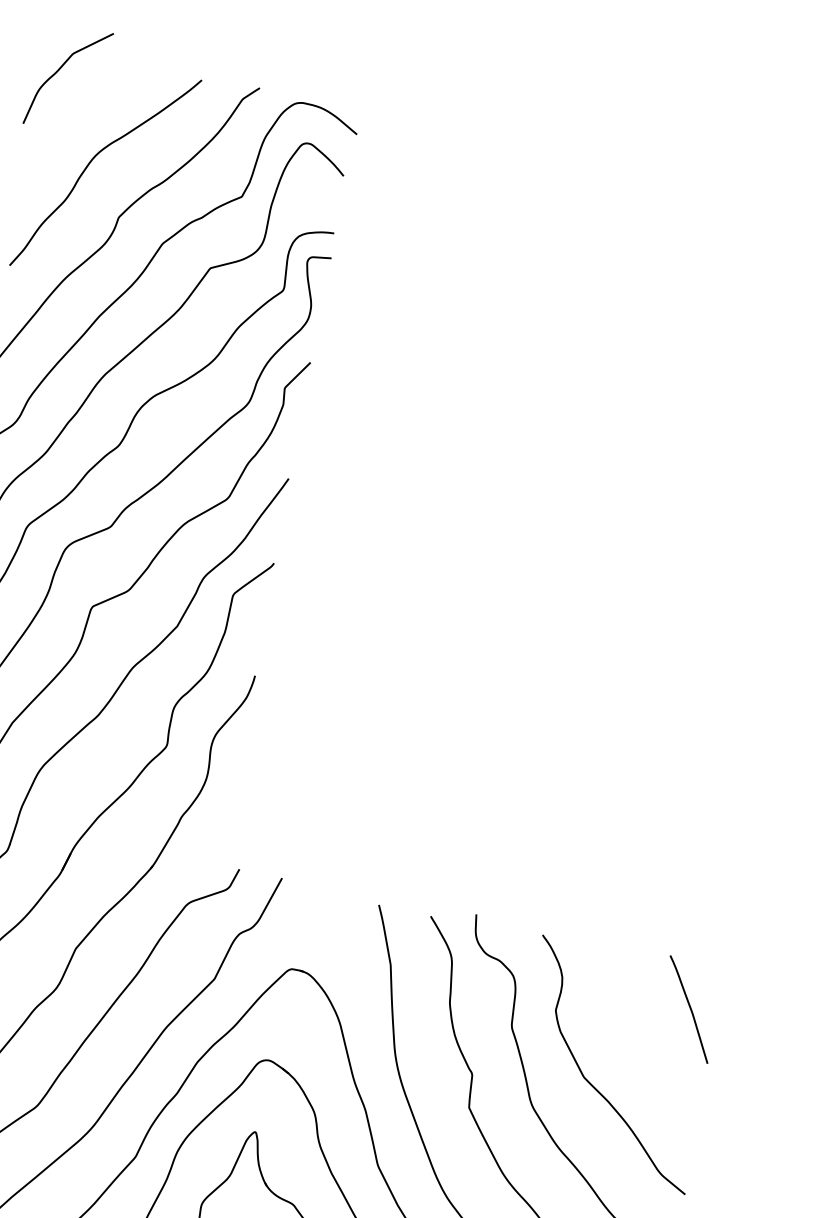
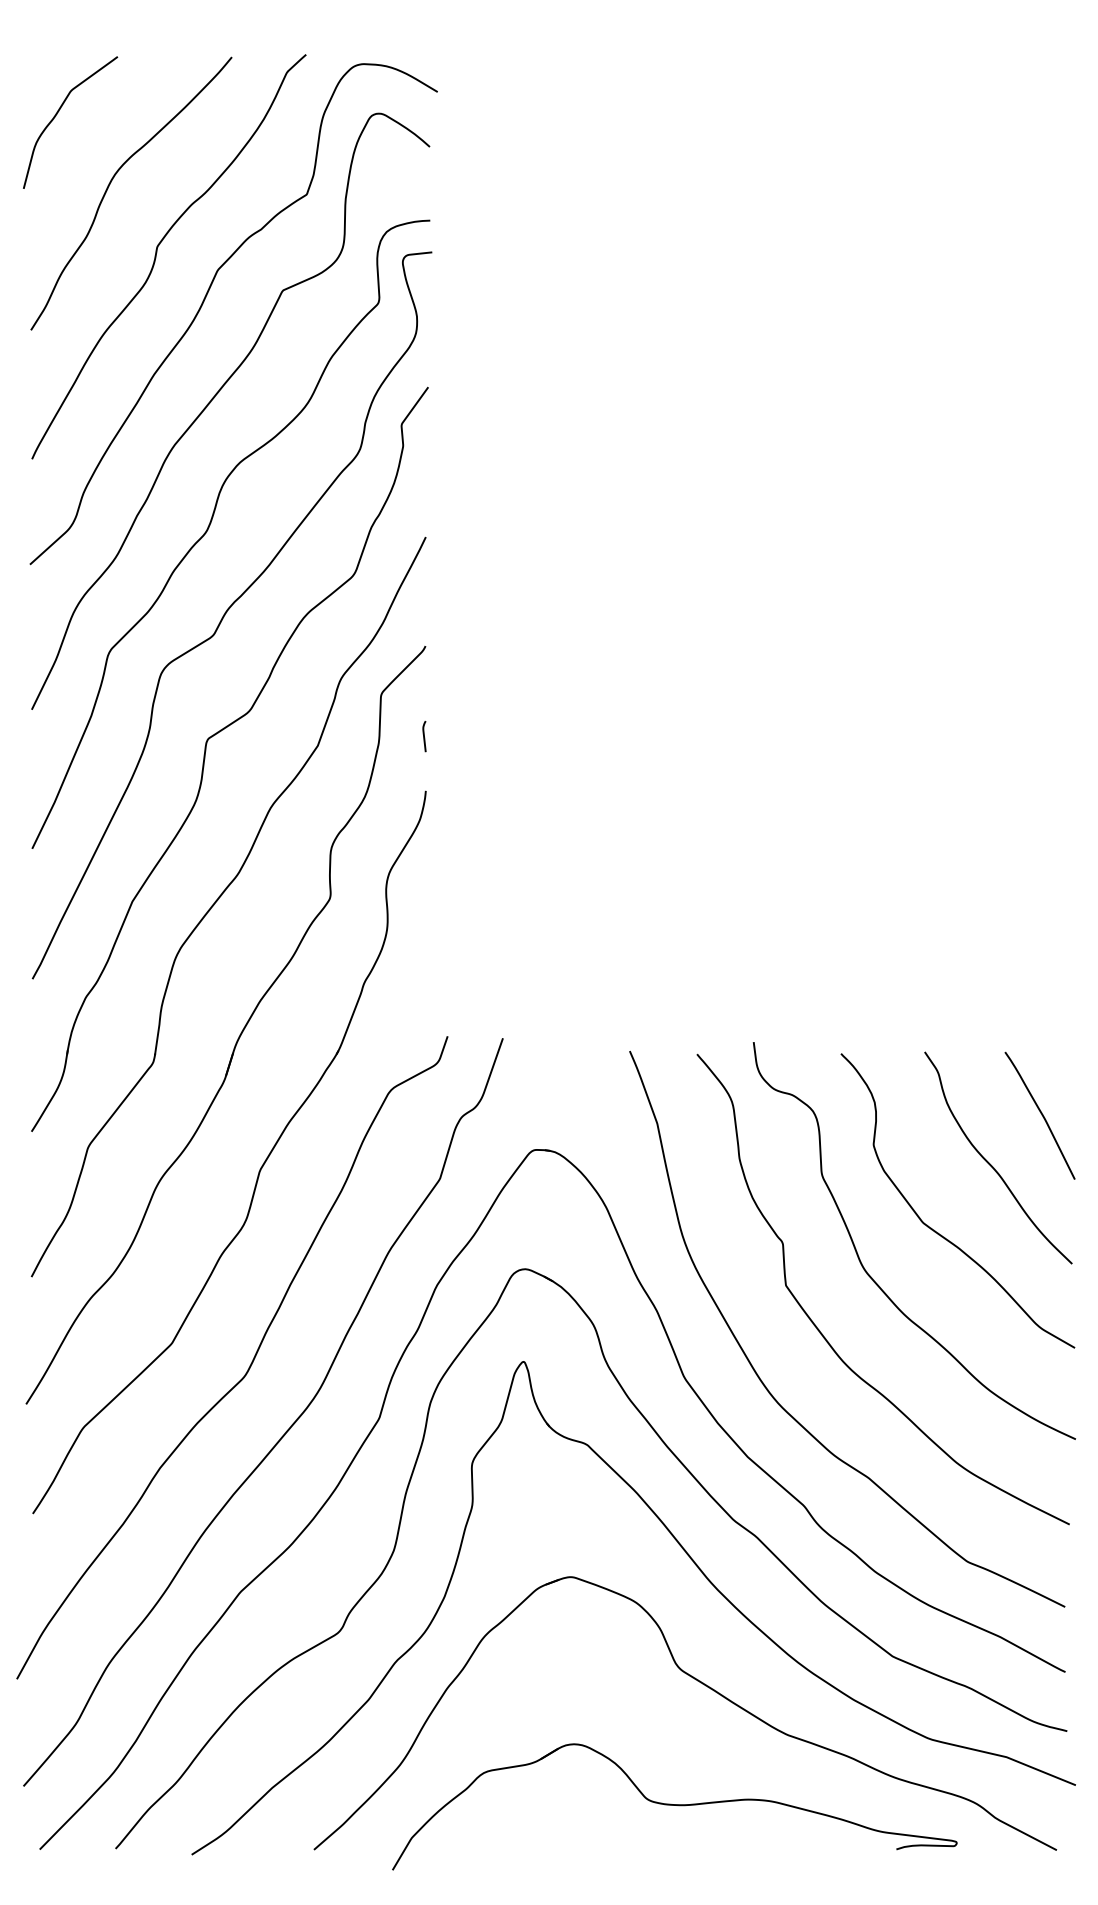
curve: (59, 70) -> (57, 114), moved
curve: (261, 633) -> (424, 736), added
curve: (644, 1041) -> (991, 1164), added

